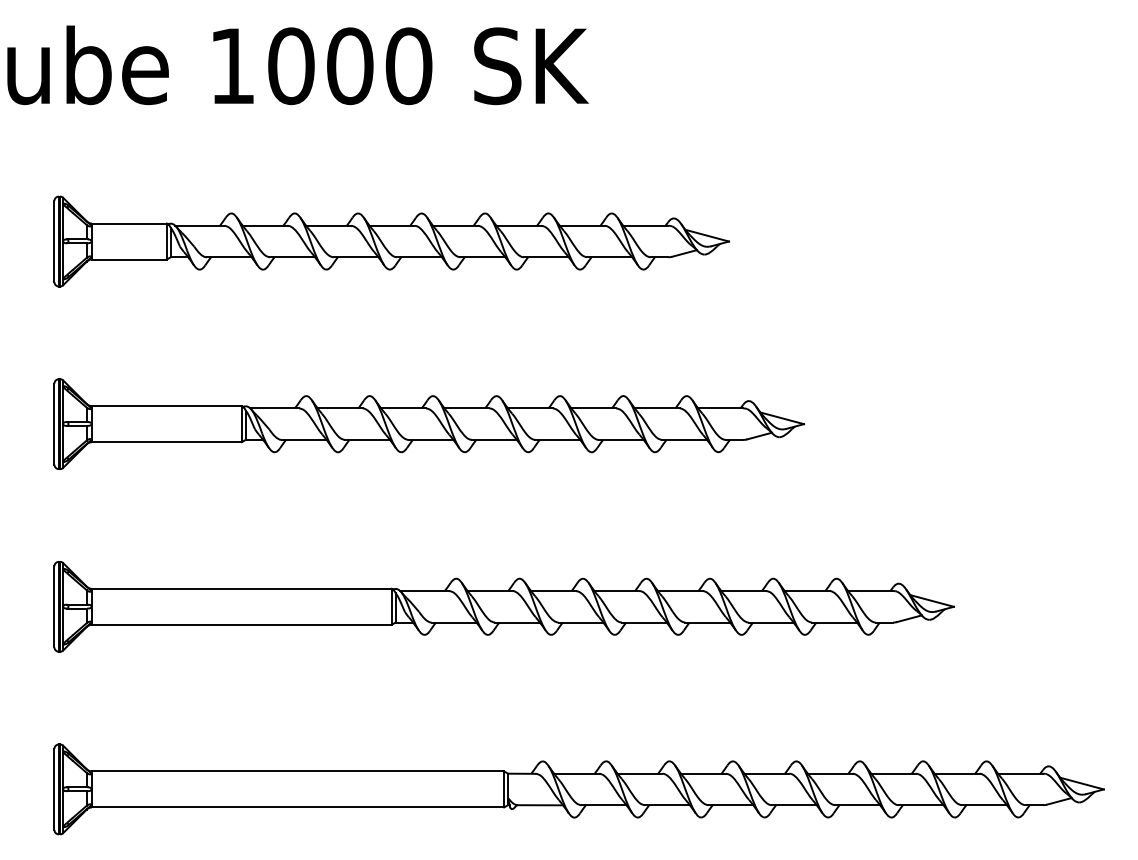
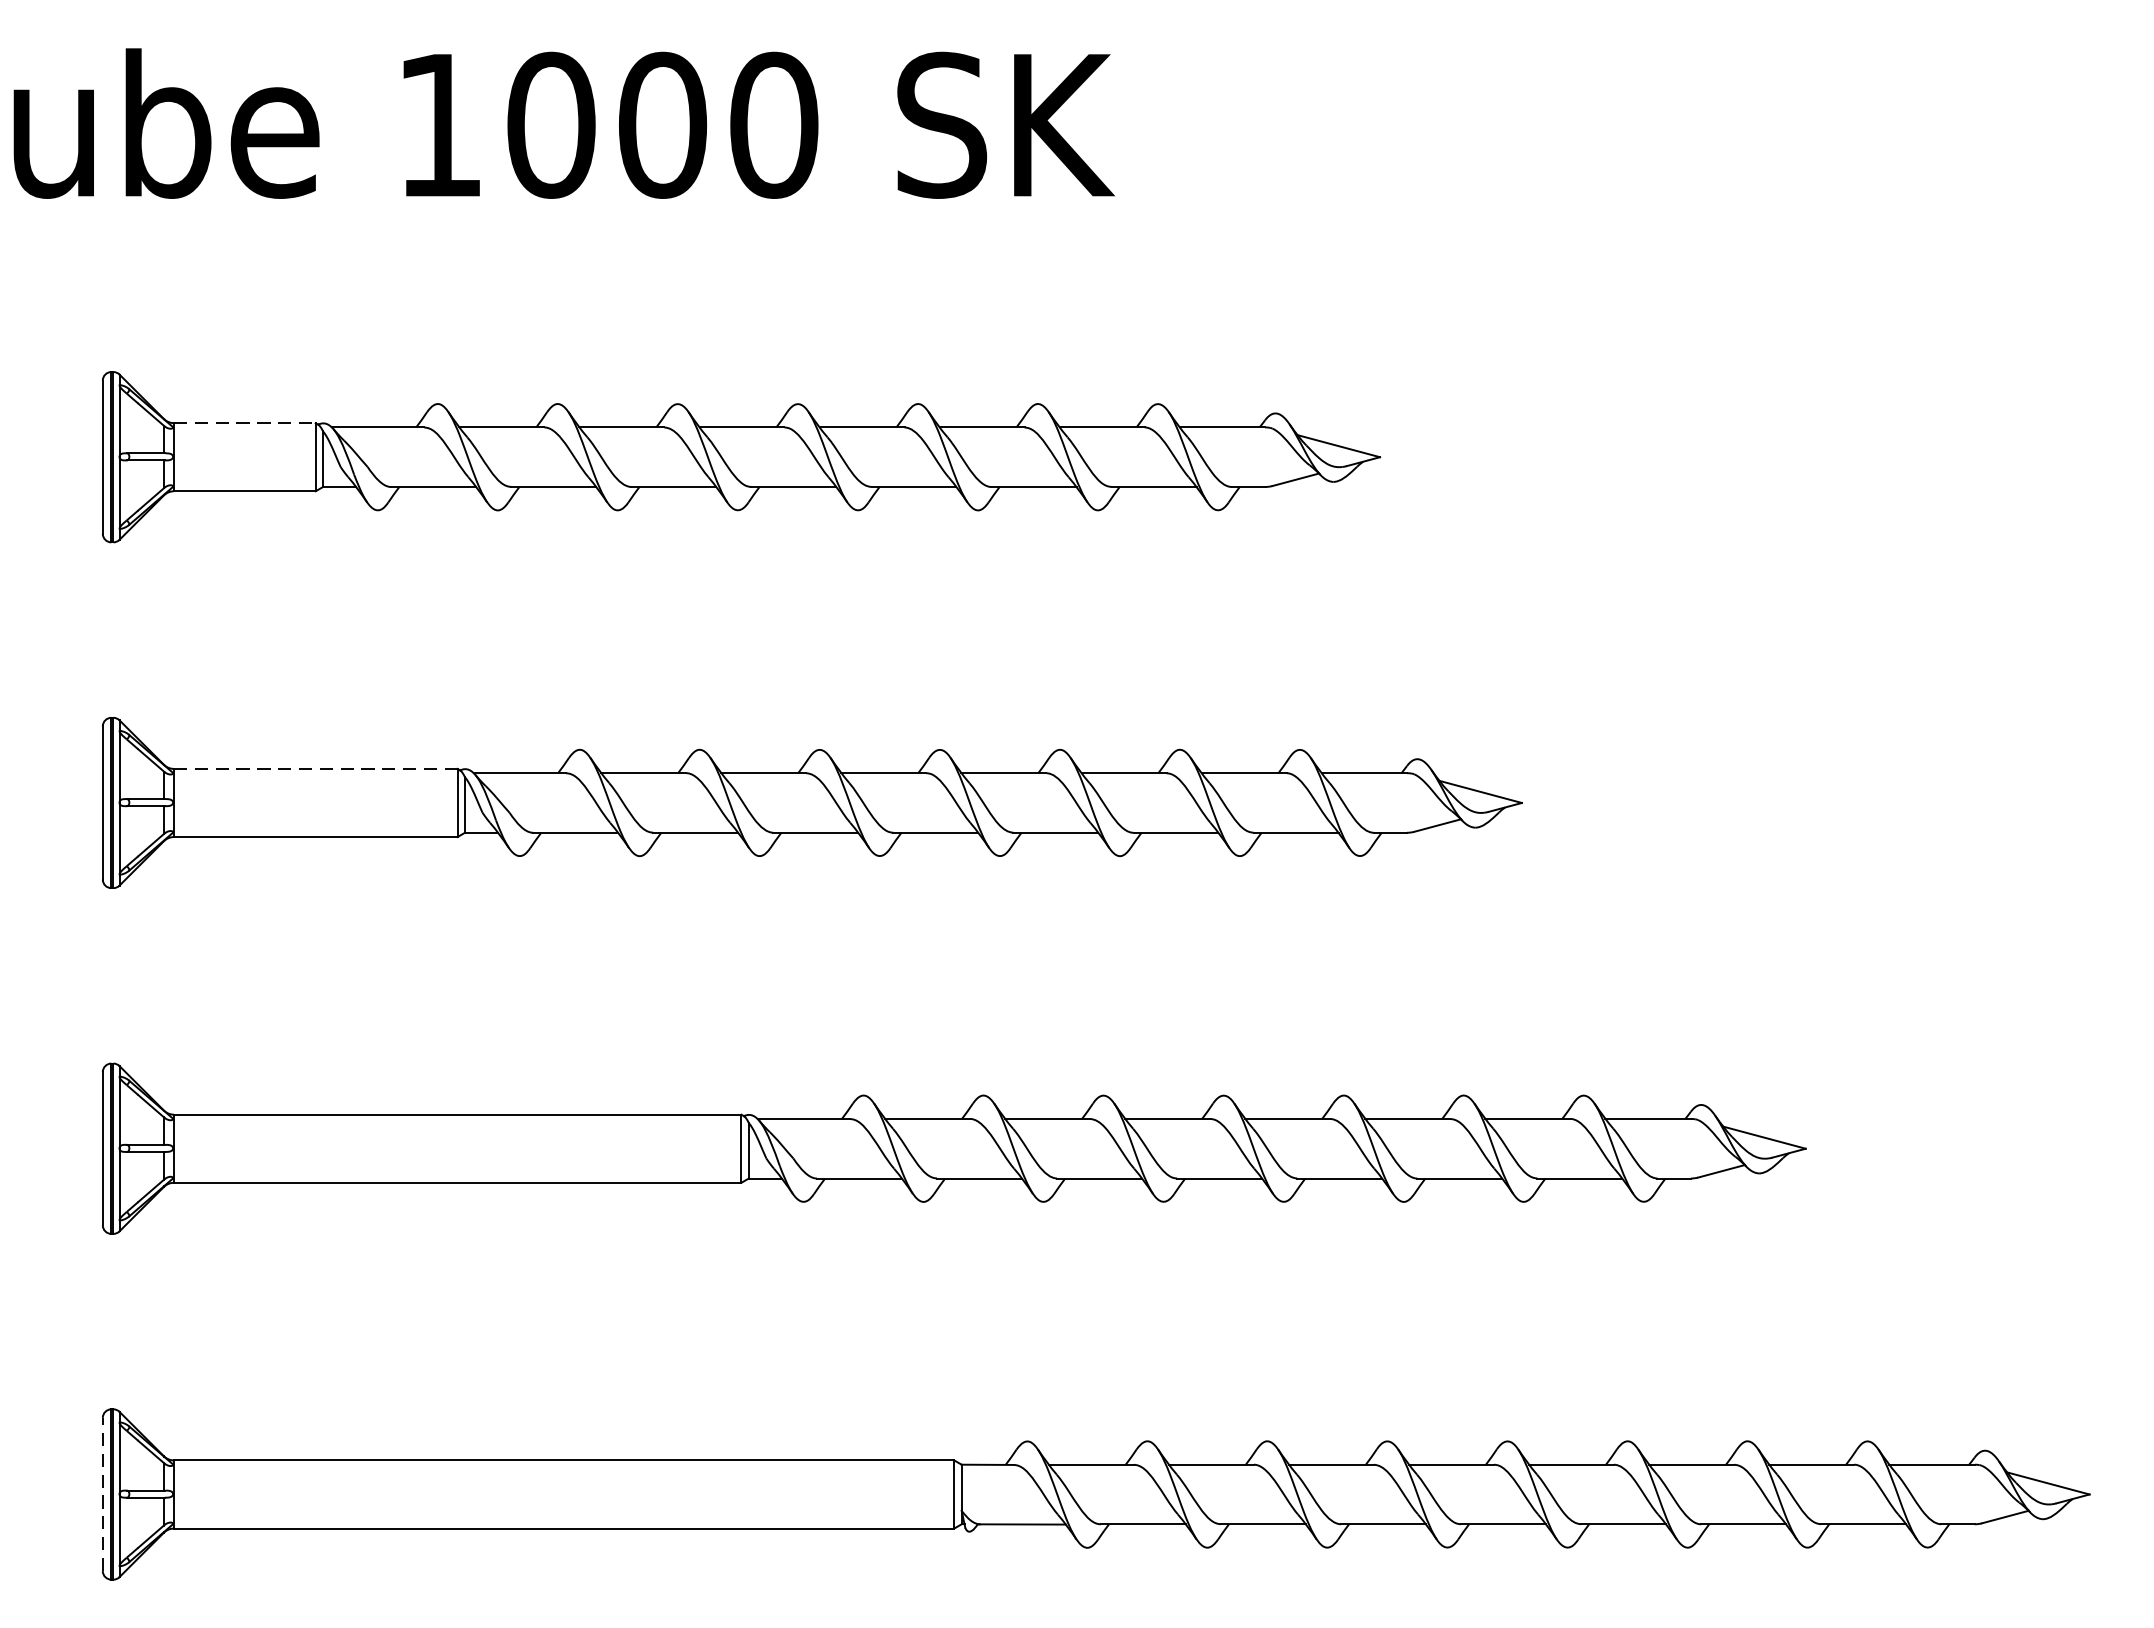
line: (129, 223) -> (244, 423), solid -> dashed
line: (166, 406) -> (314, 769), solid -> dashed
line: (54, 788) -> (102, 1492), solid -> dashed

